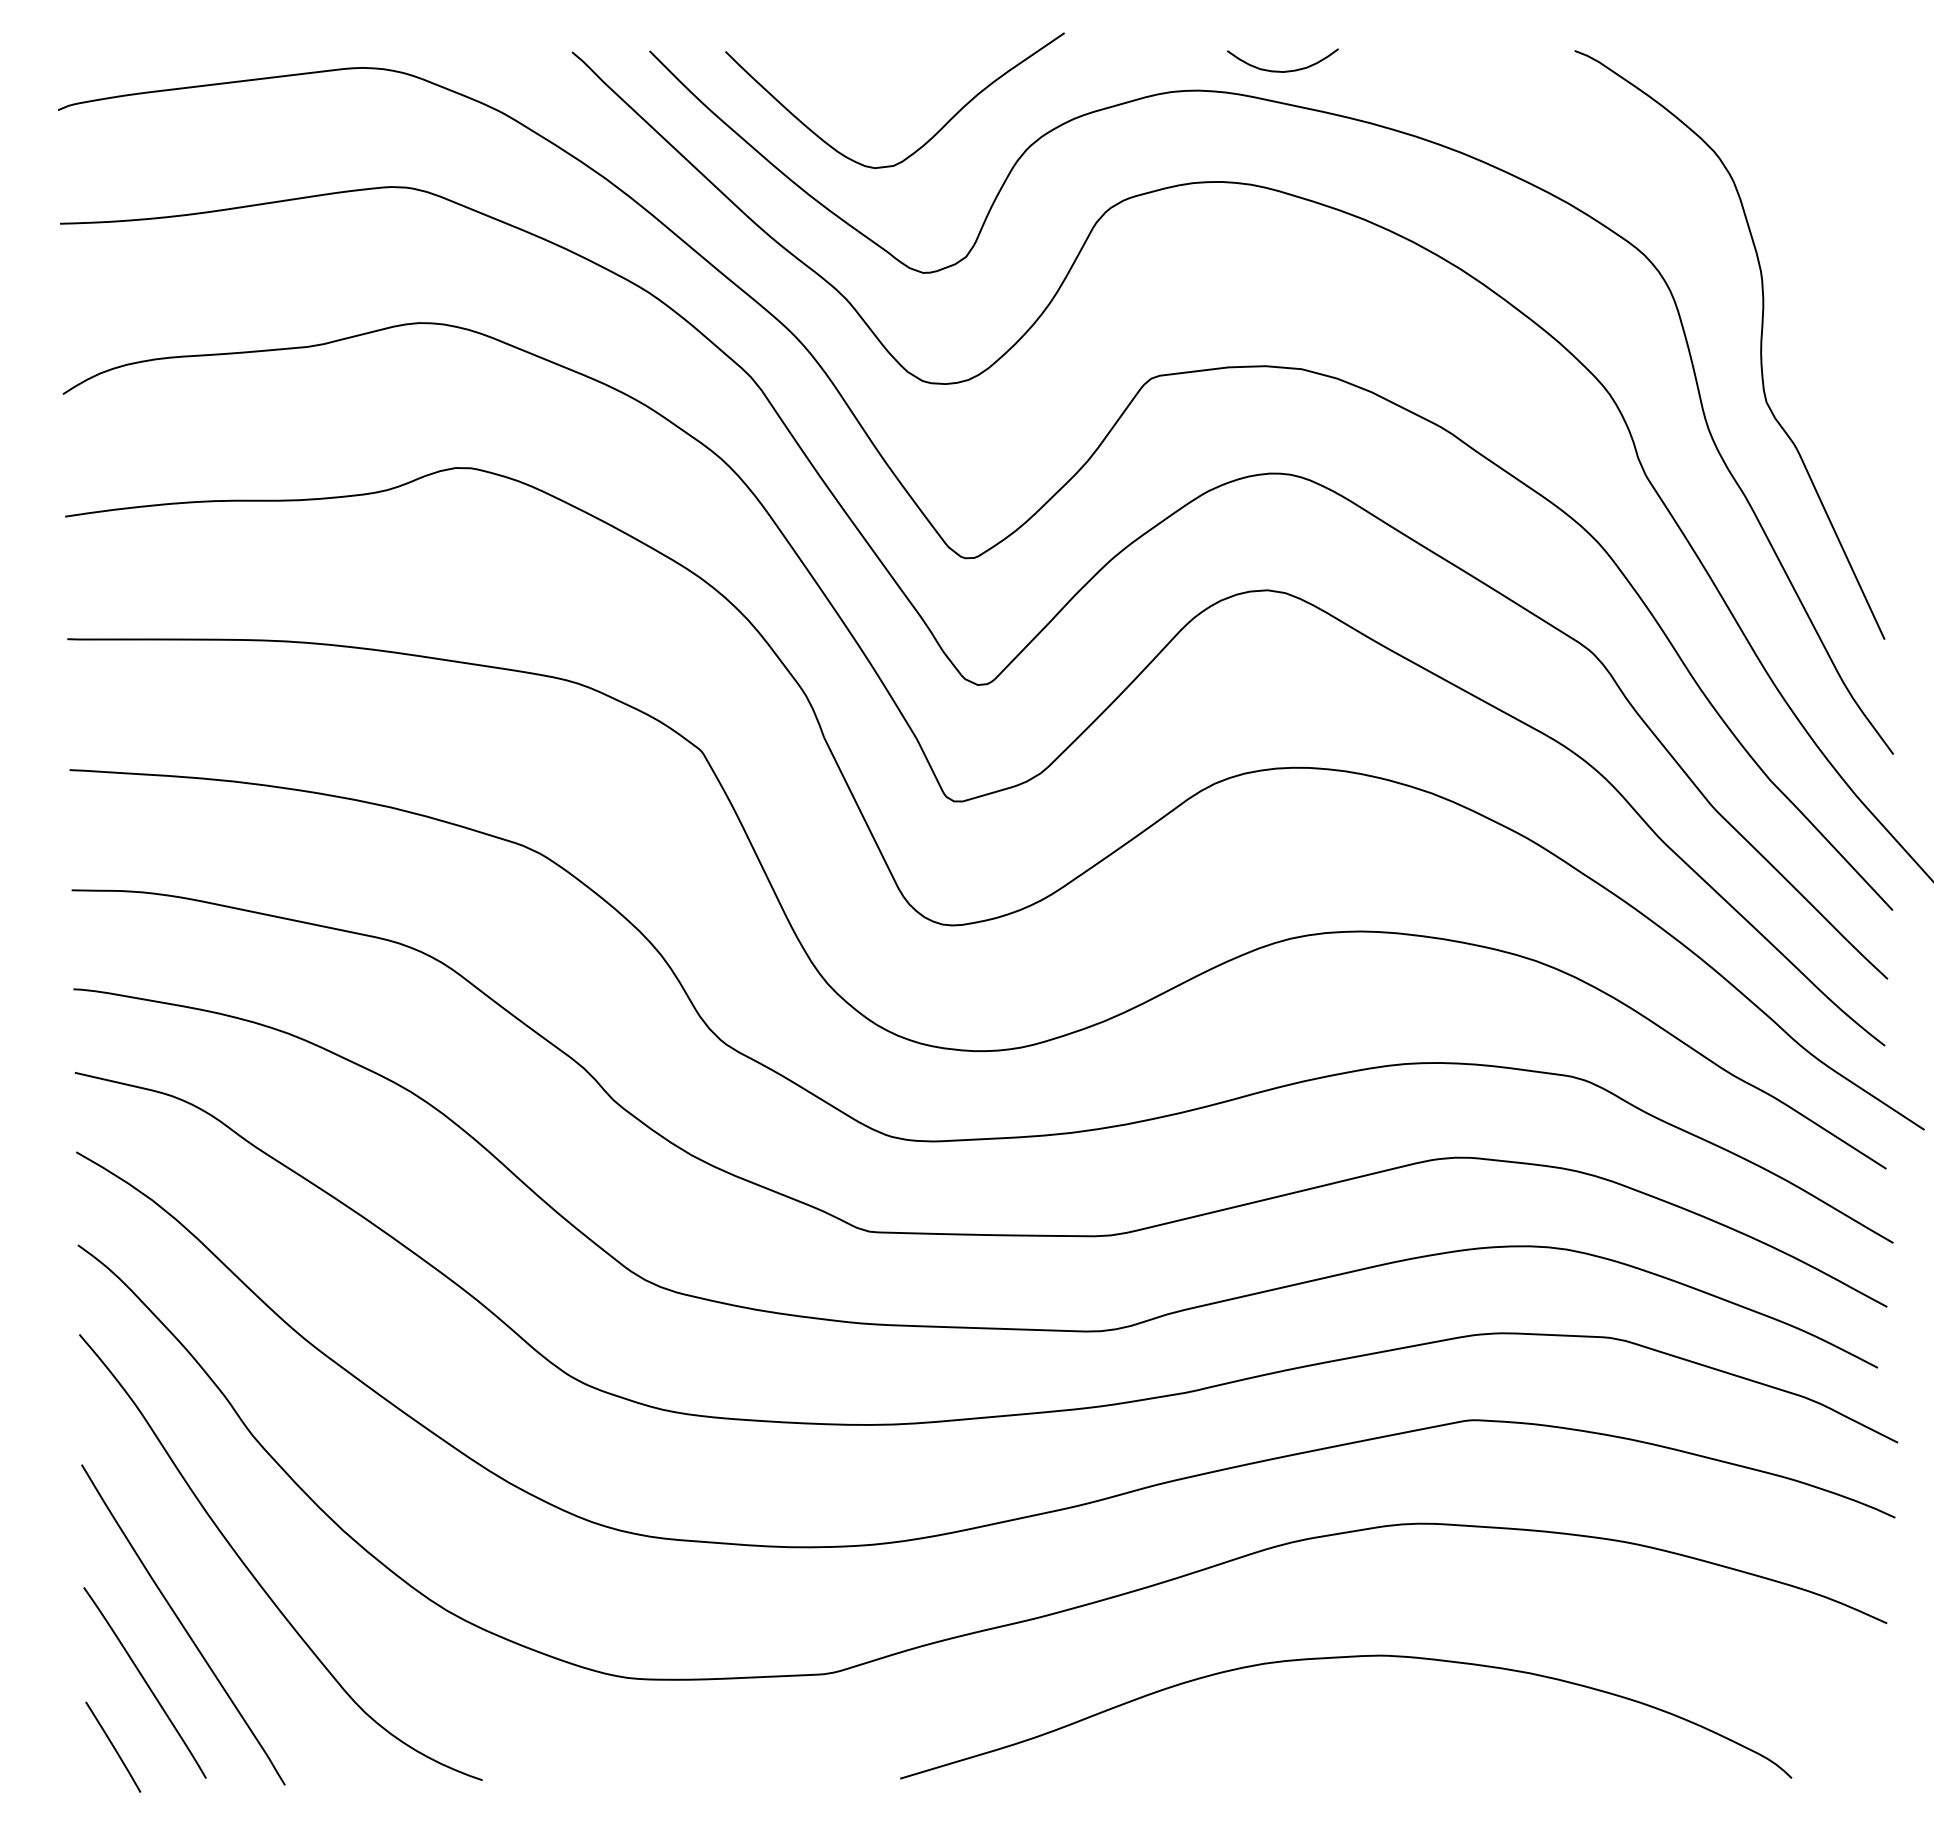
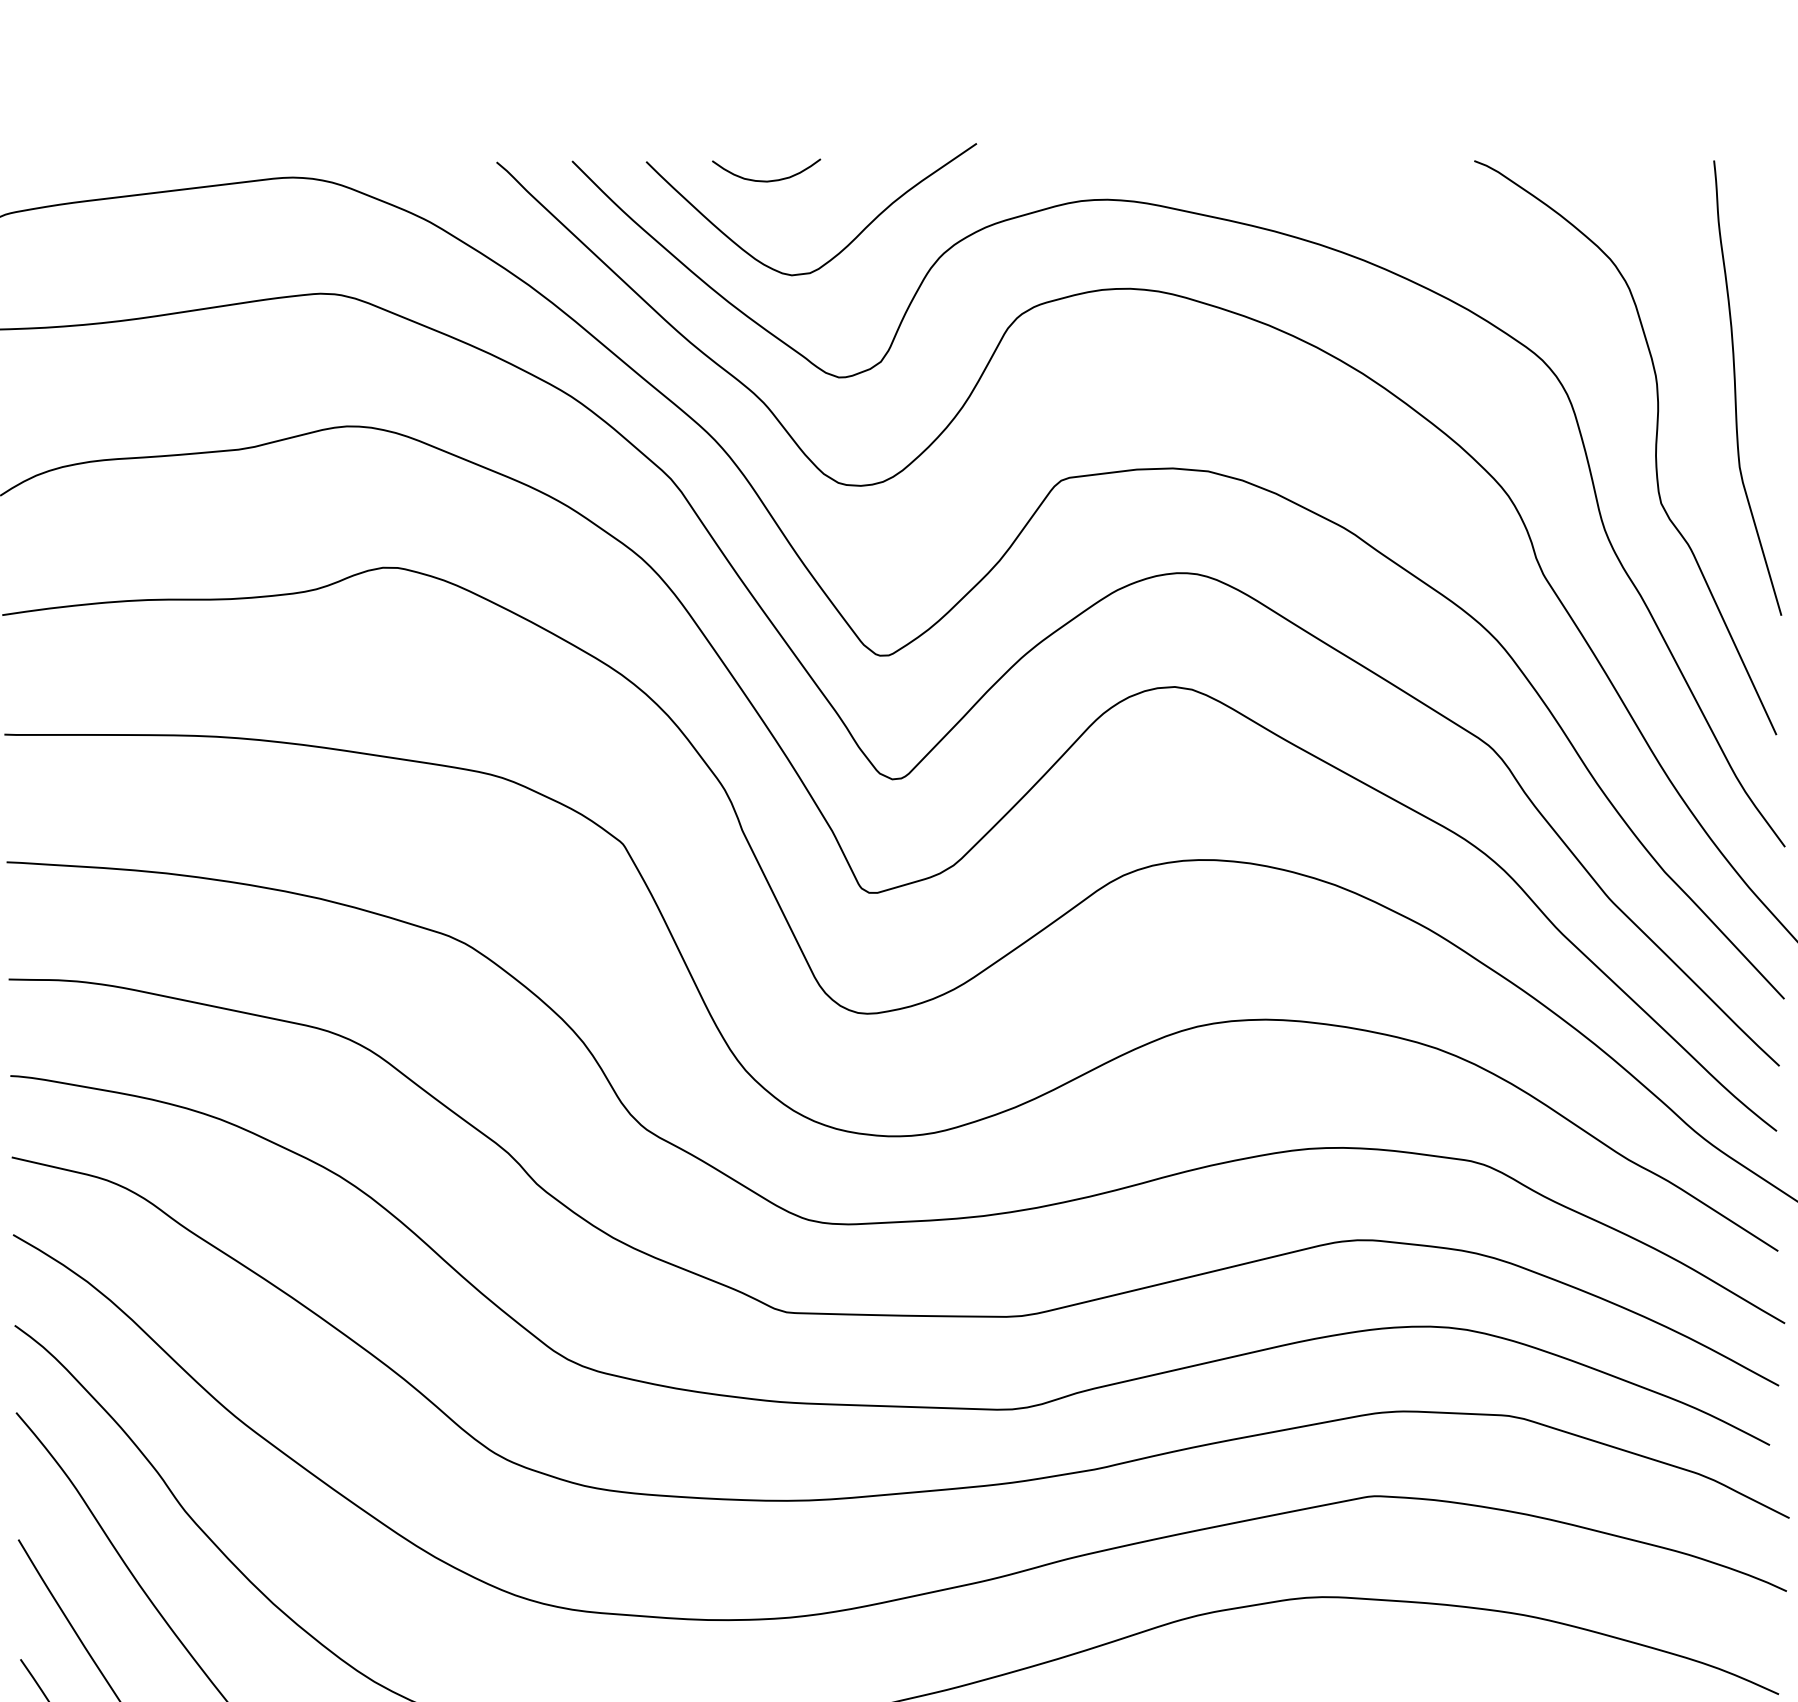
curve: (1279, 70) -> (763, 180), moved
curve: (1843, 283) -> (1736, 387), added

